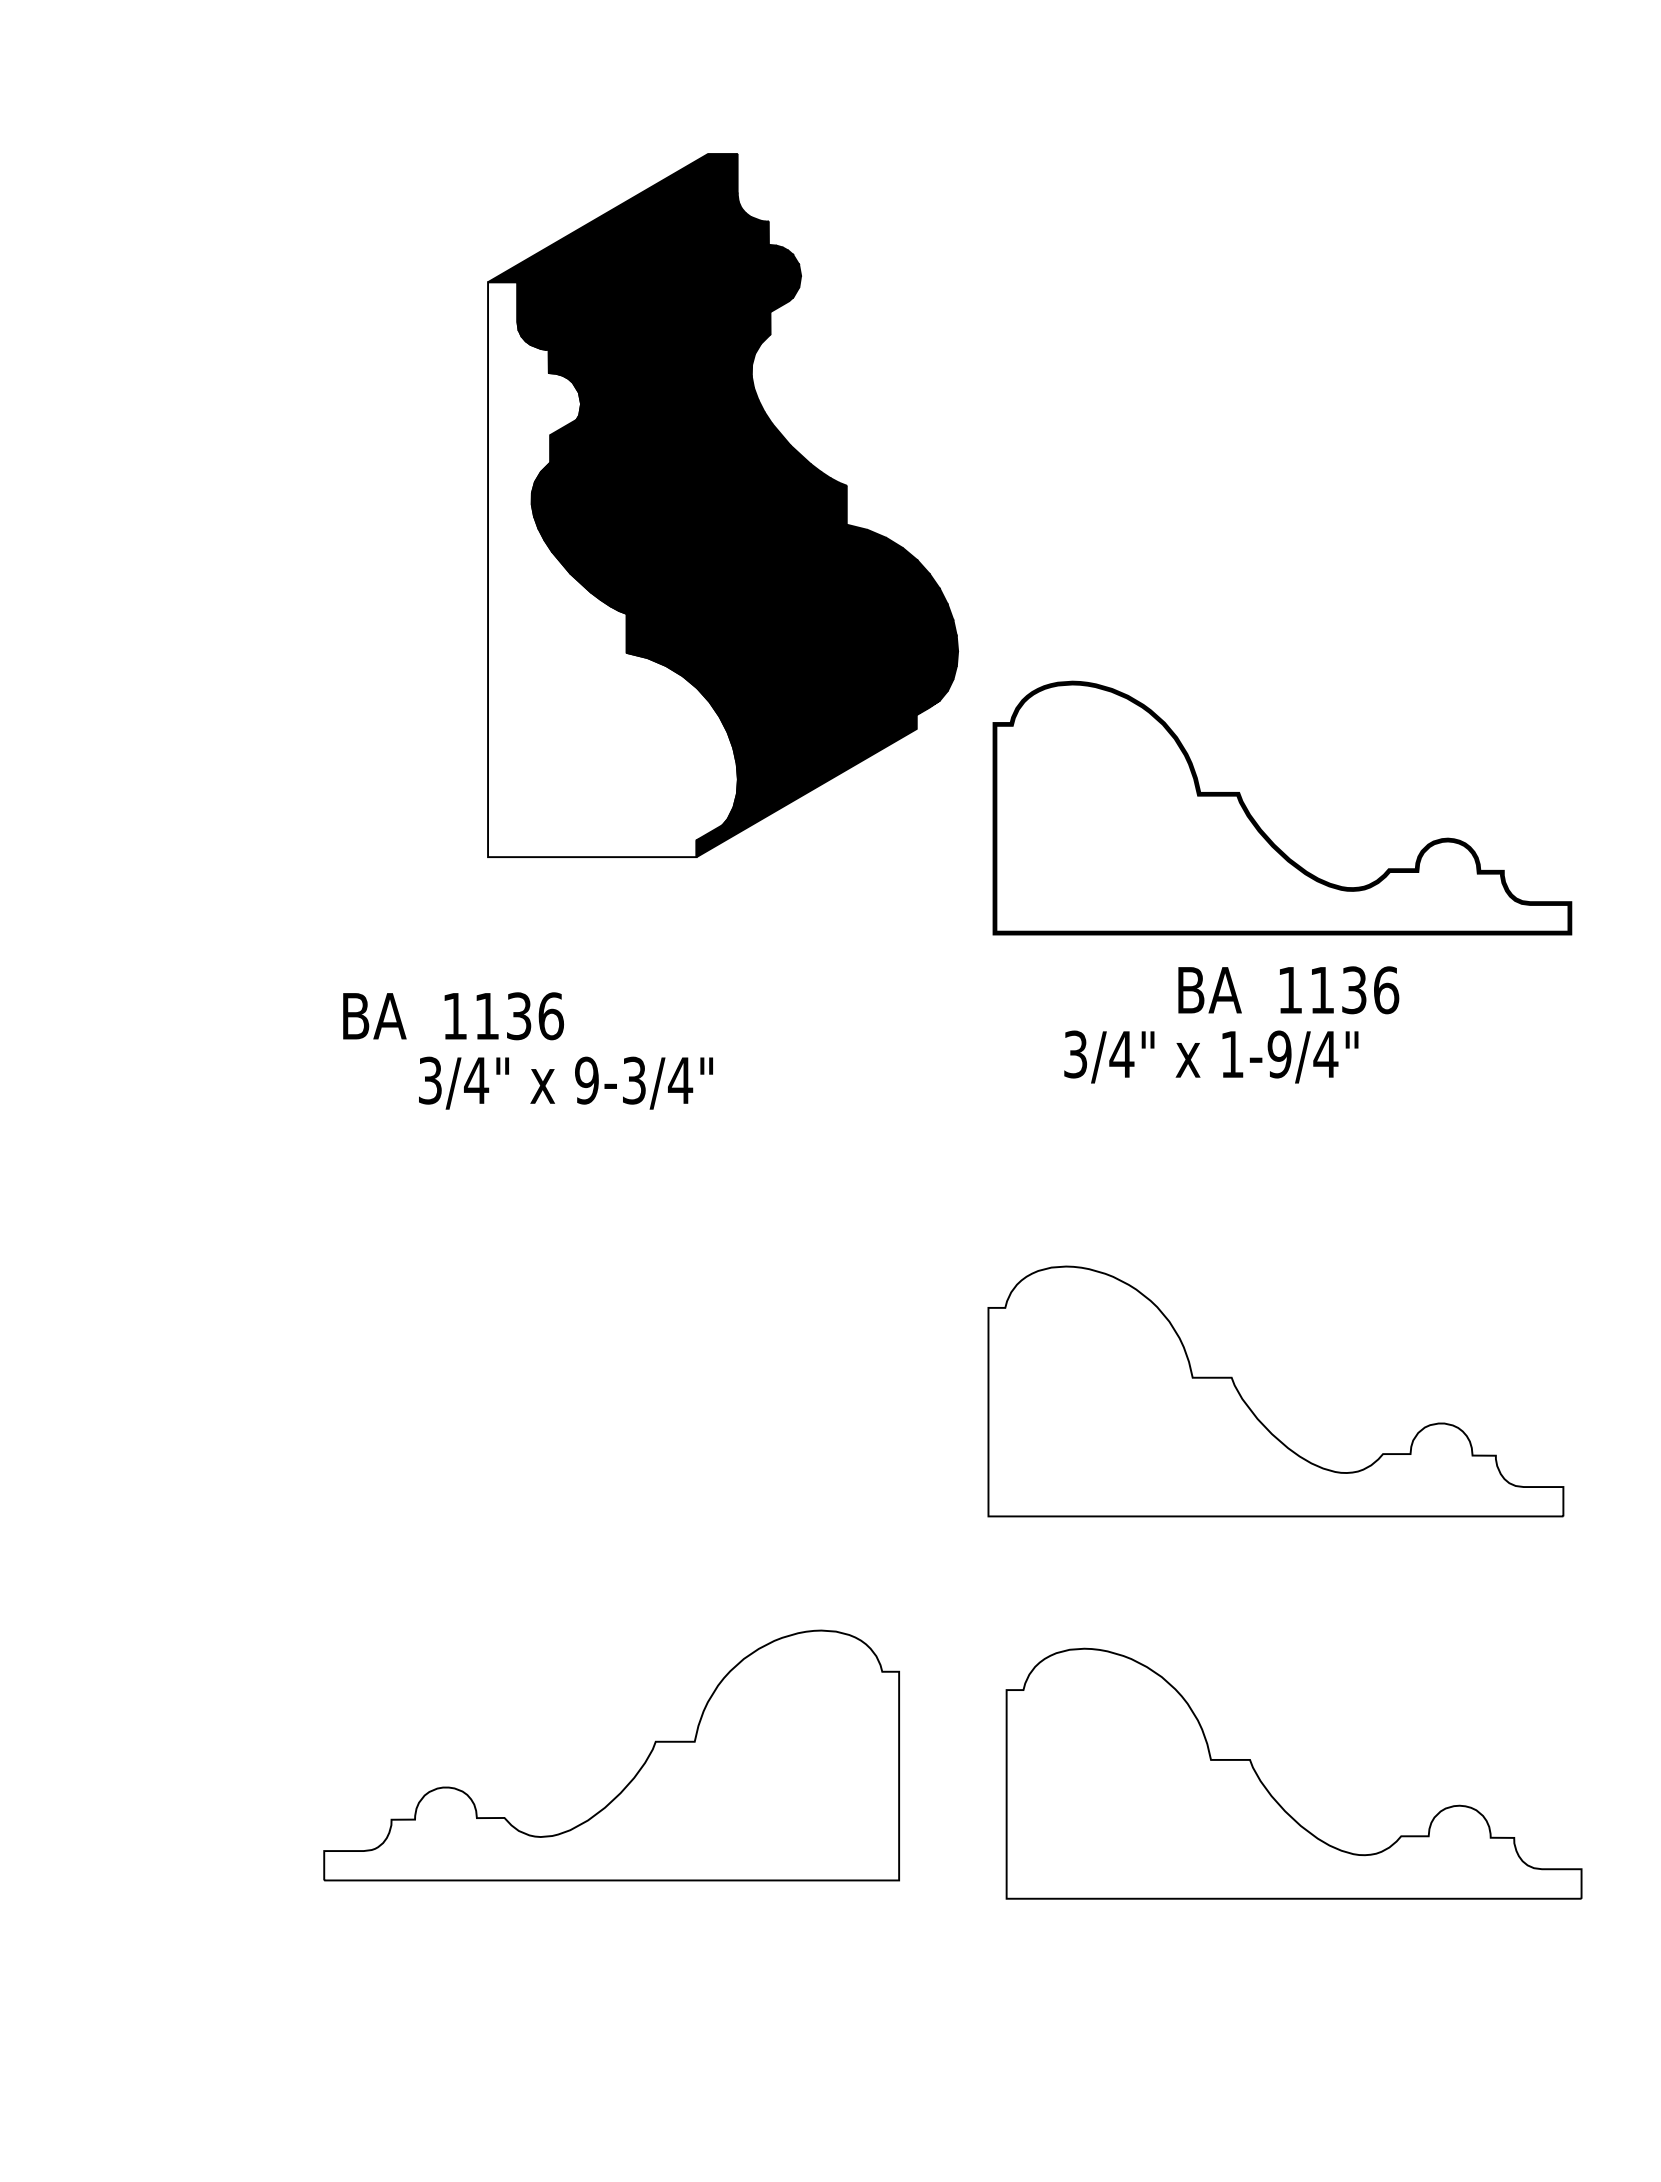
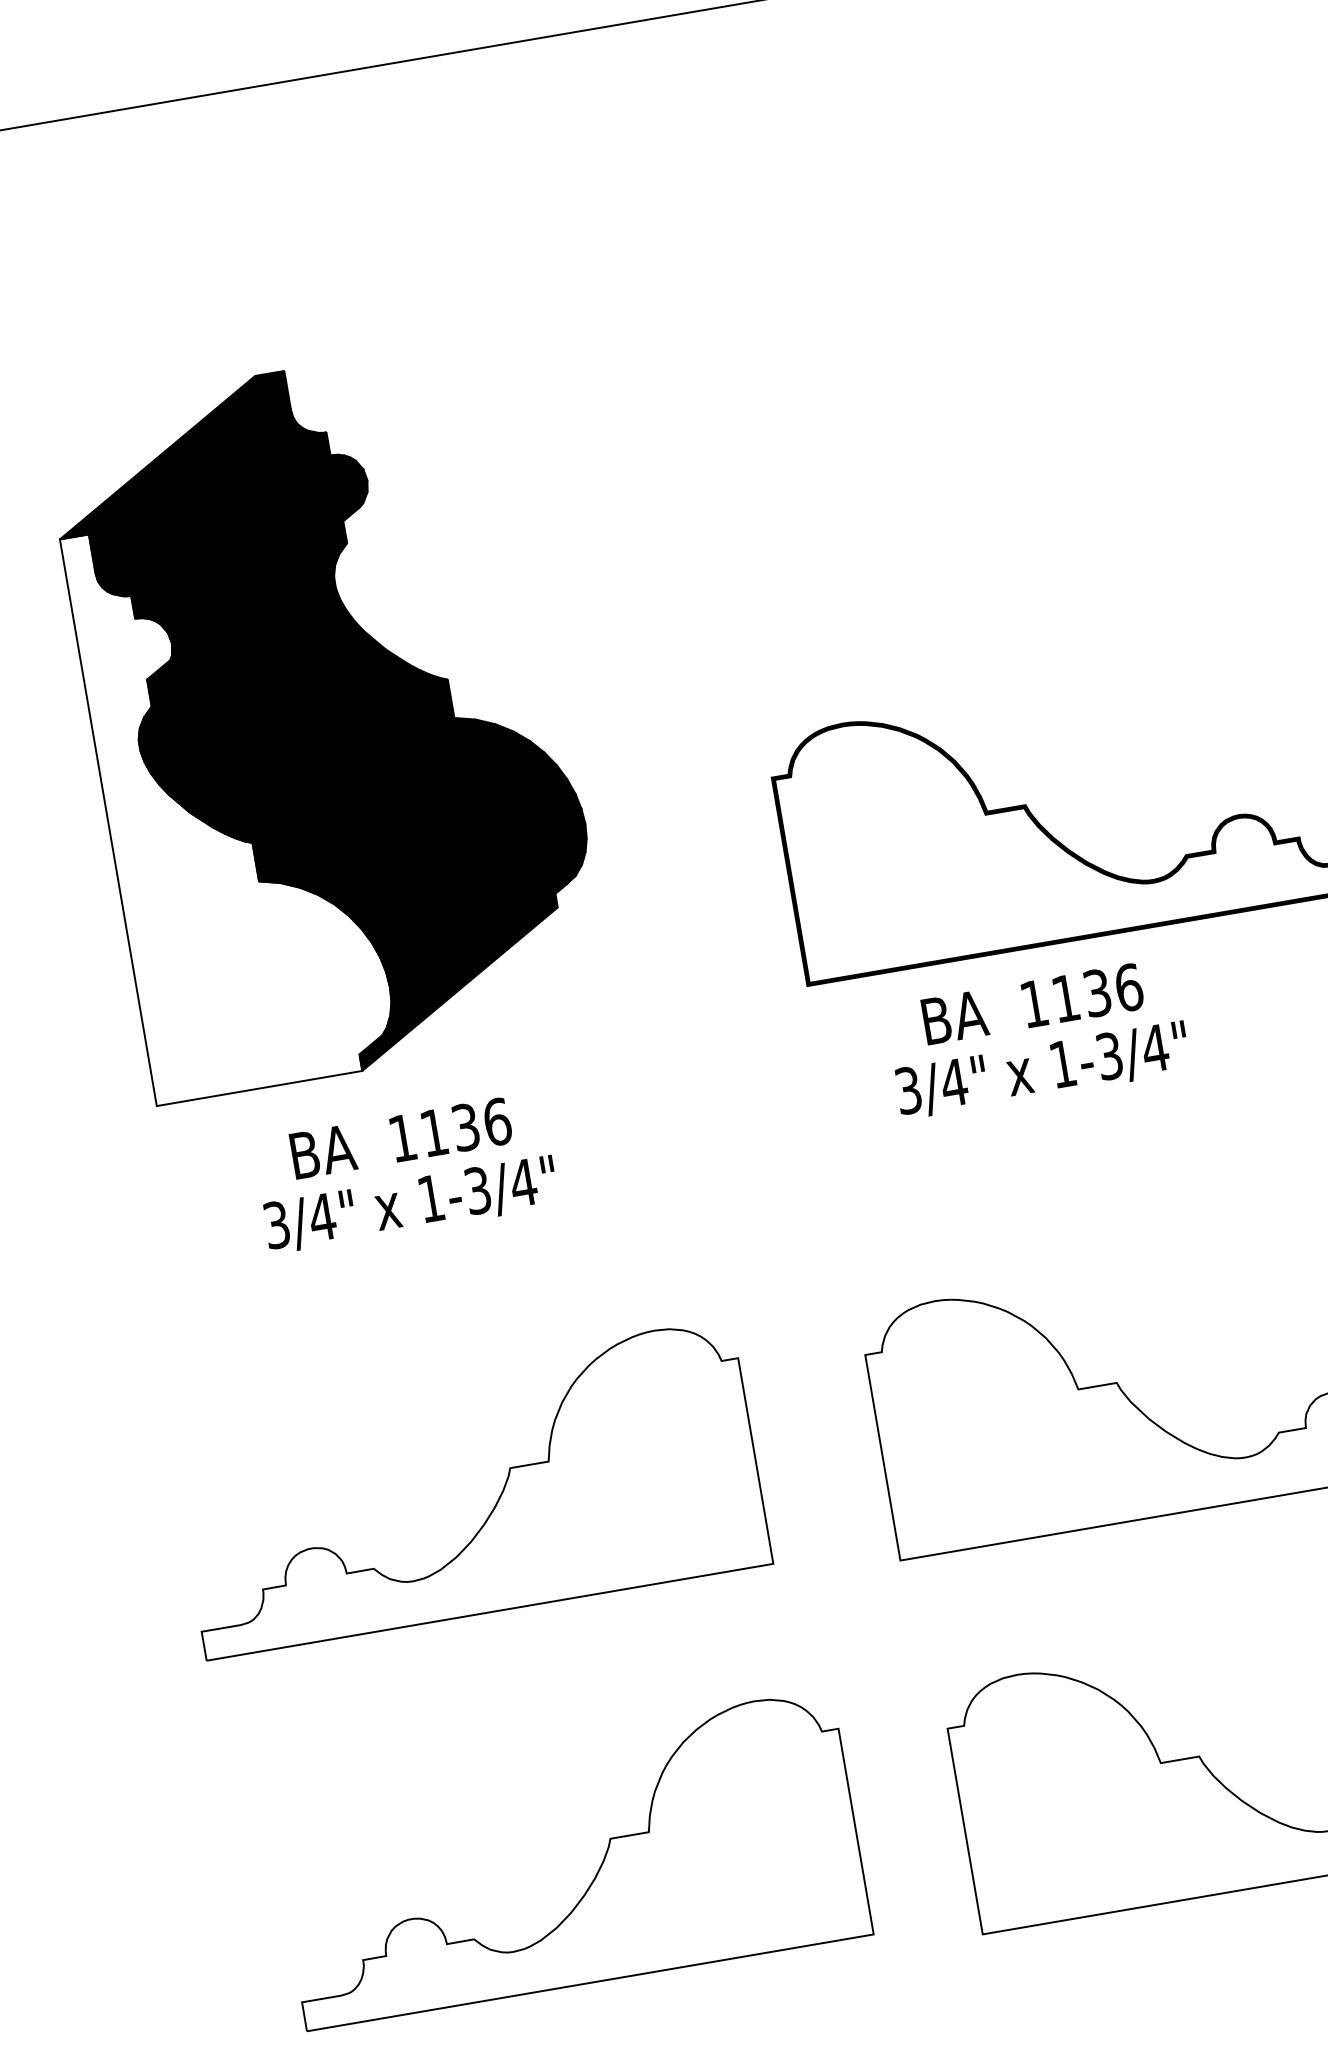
part: (722, 505) -> (328, 719), moved
text: (1288, 990) -> (1032, 1004), moved
text: (453, 1016) -> (401, 1138), moved
text: (1279, 1054) -> (1109, 1056), 1-9/4" -> 1-3/4"
text: (586, 1080) -> (430, 1198), 9-3/4" -> 1-3/4"
part: (598, 1392) -> (495, 1504), added

